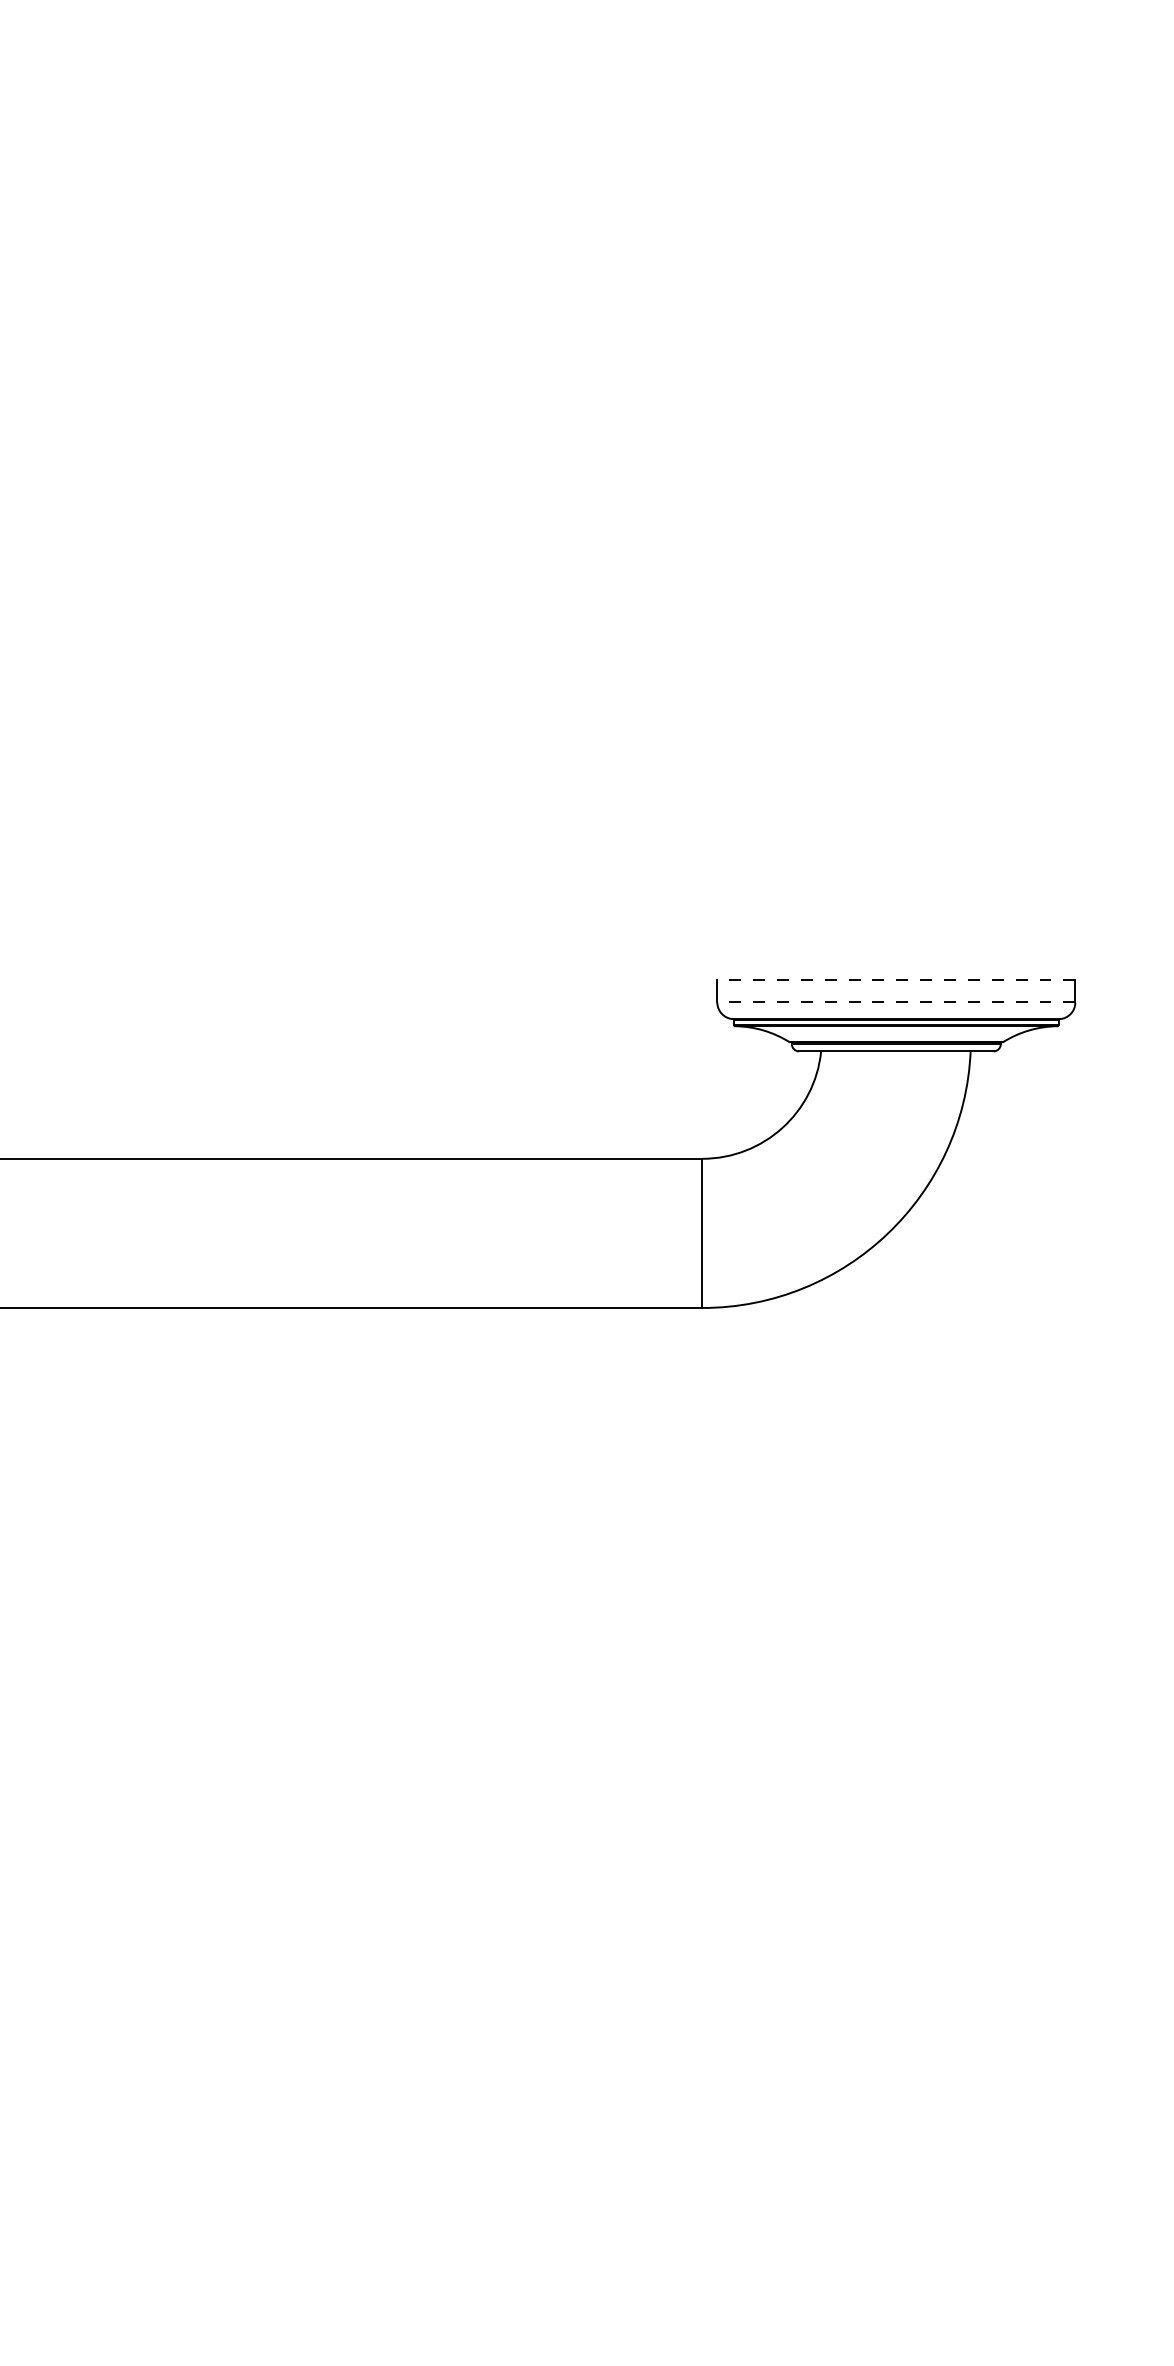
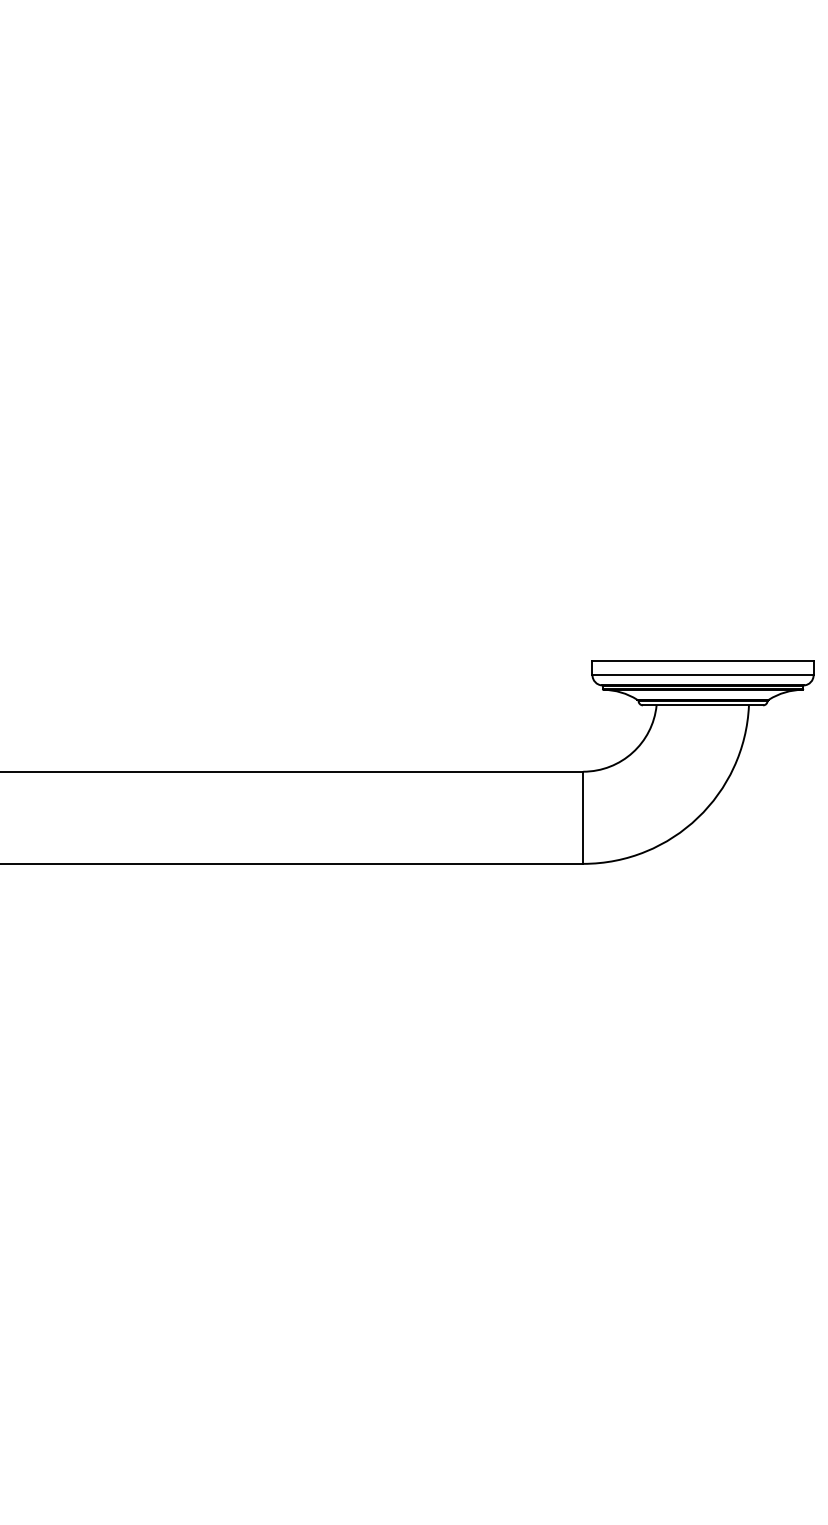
line: (897, 980) -> (703, 661), dashed -> solid
line: (897, 1003) -> (703, 675), dashed -> solid

